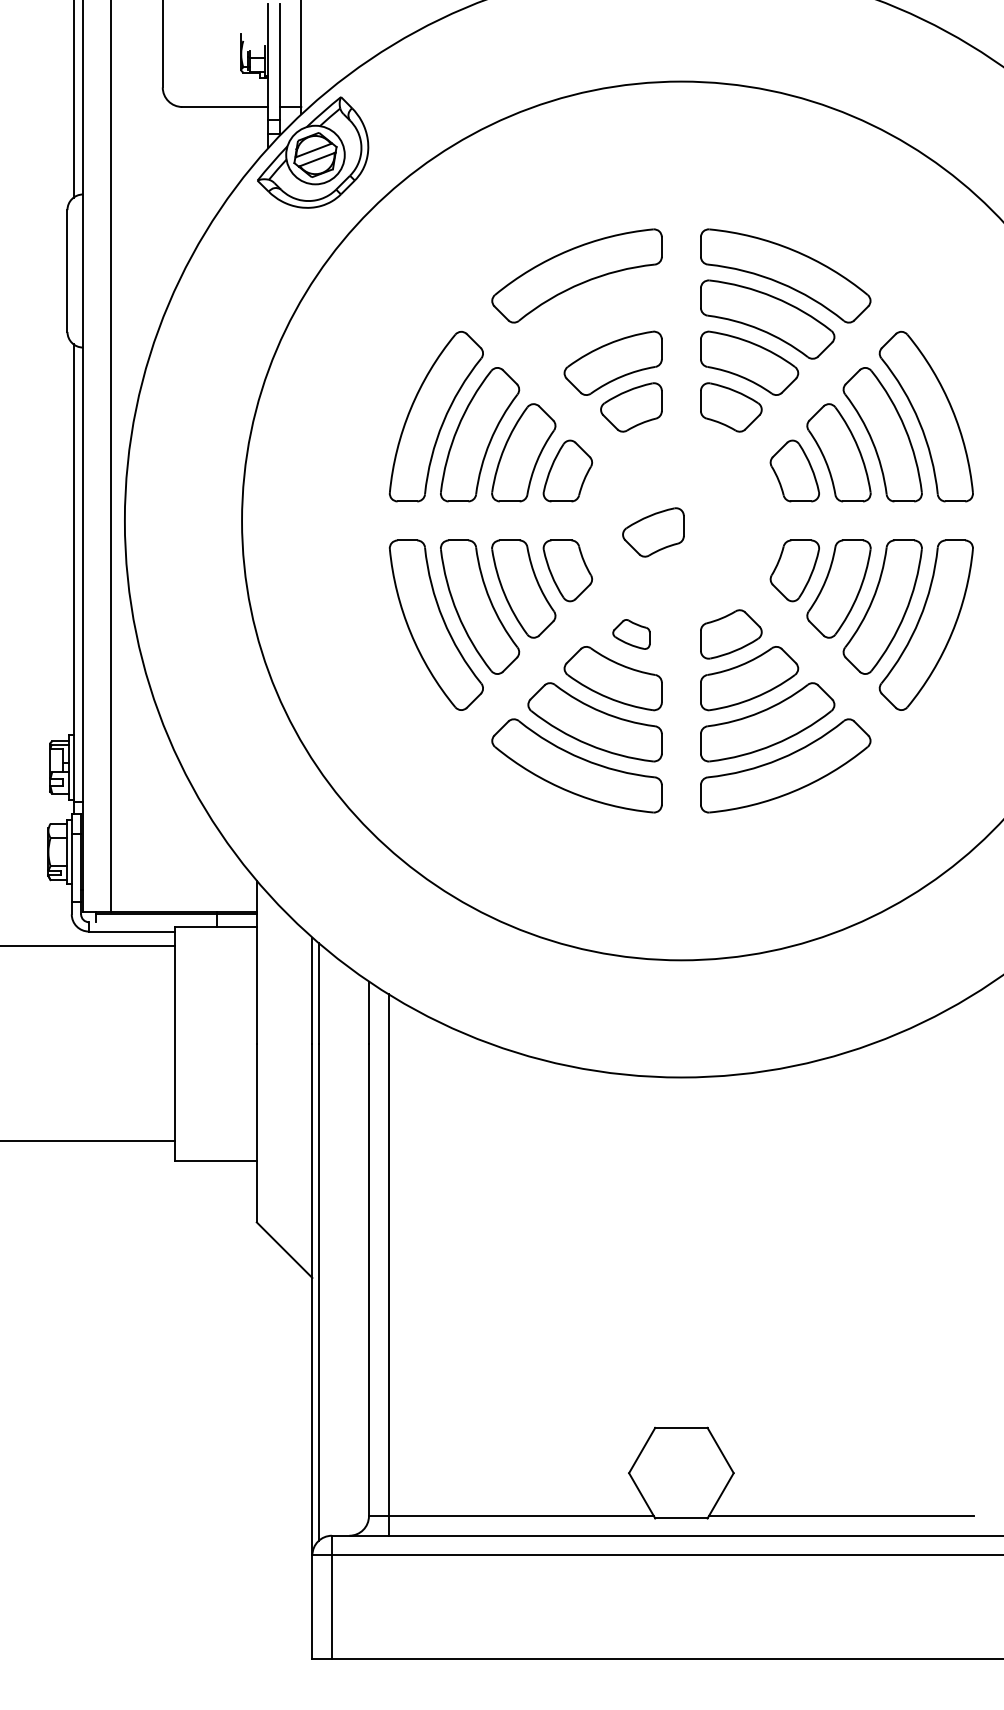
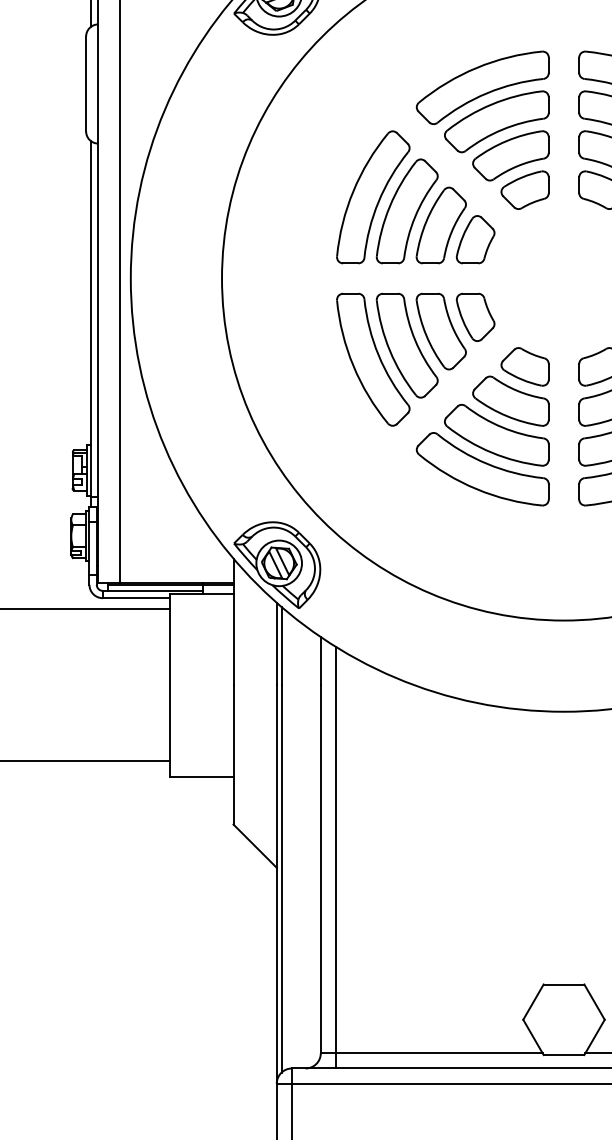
part: (594, 319) -> (496, 121), added
part: (653, 532) -> (542, 287), removed
part: (631, 634) -> (525, 366), size x1.67
part: (313, 889) -> (277, 565), added
line: (152, 922) -> (152, 591), added

